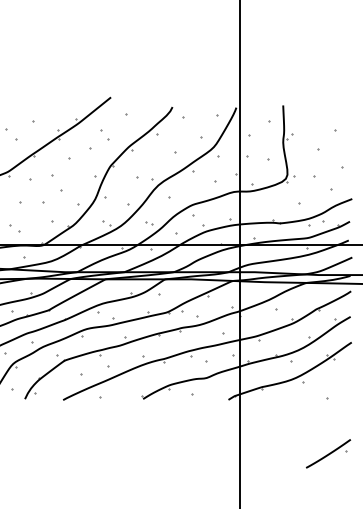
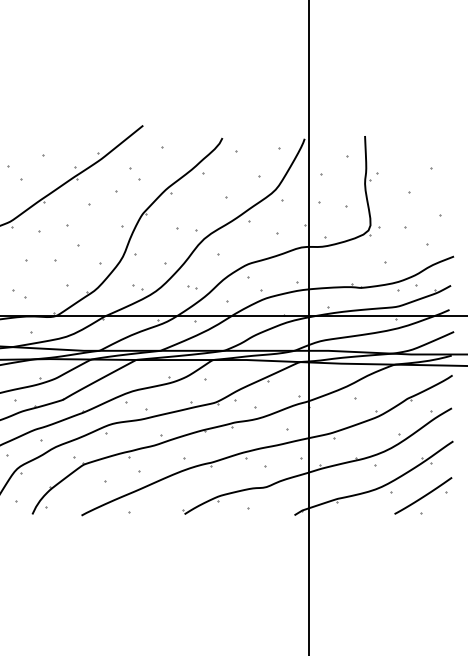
part: (328, 453) -> (423, 495), moved

